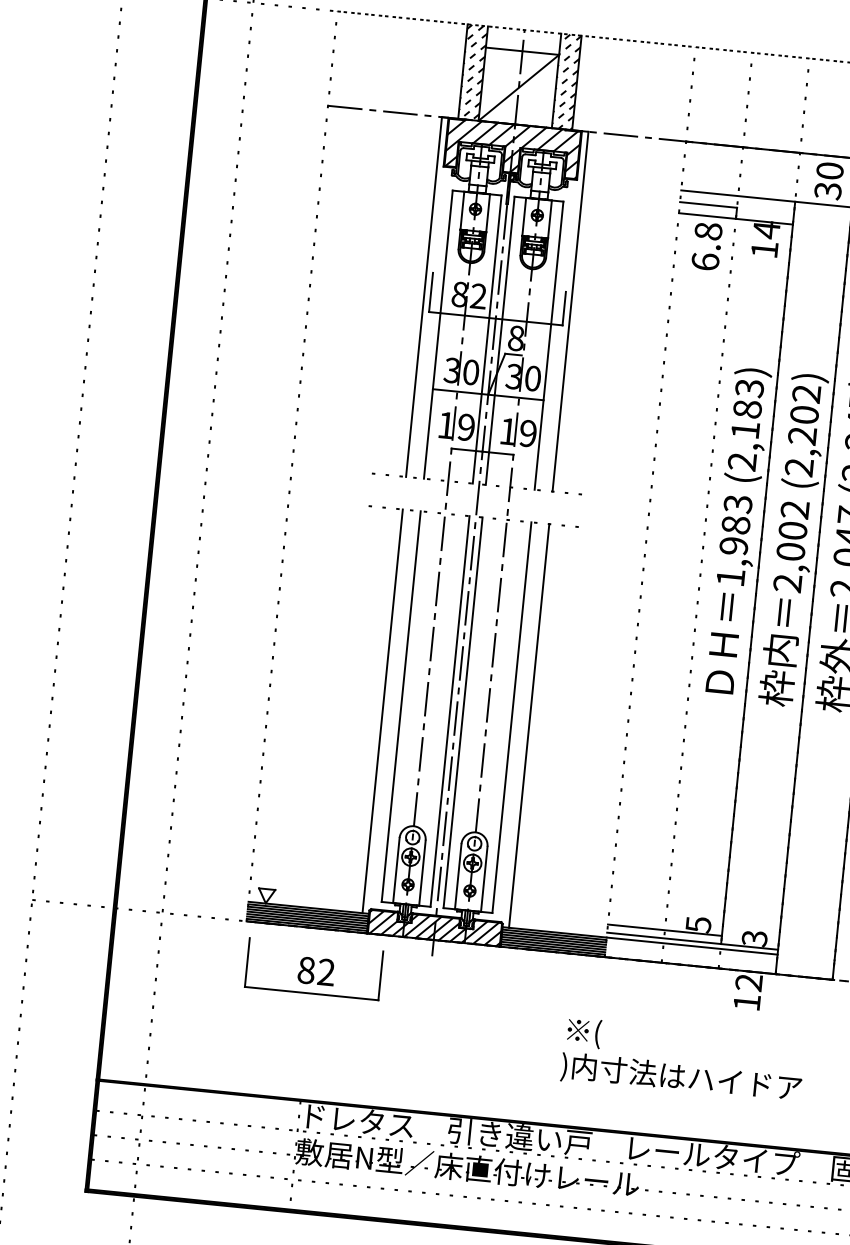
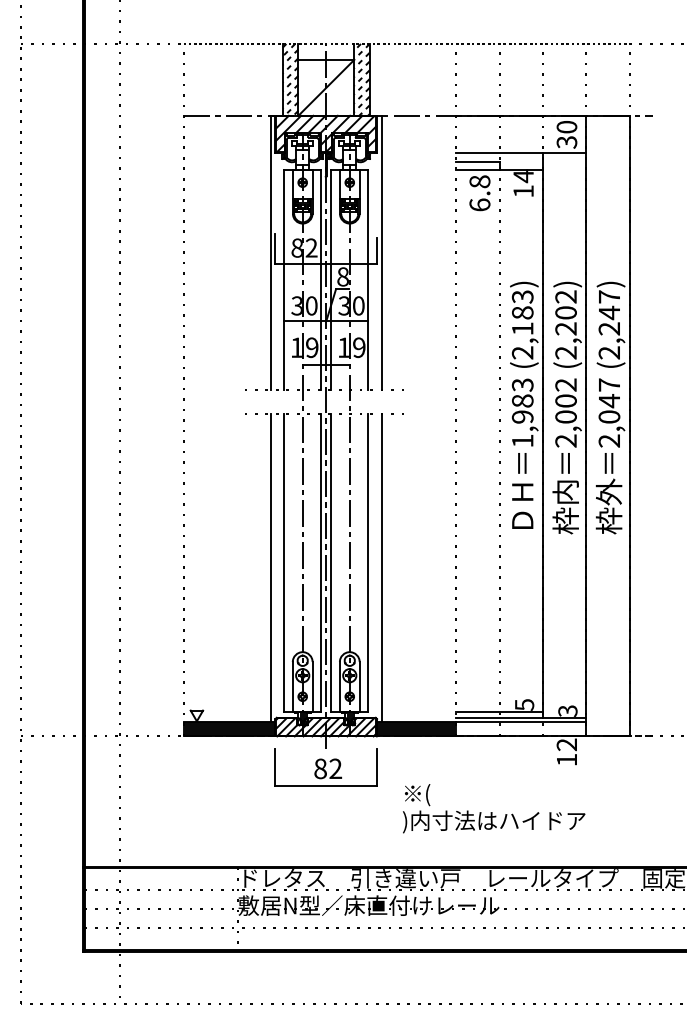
part: (313, 969) -> (325, 767), moved
text: (683, 1060) -> (494, 808), moved

